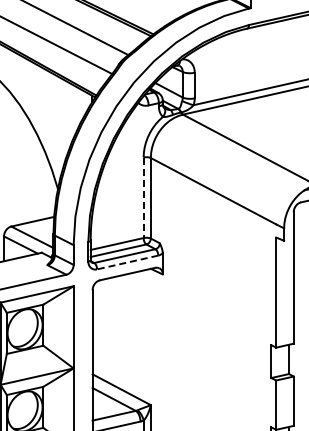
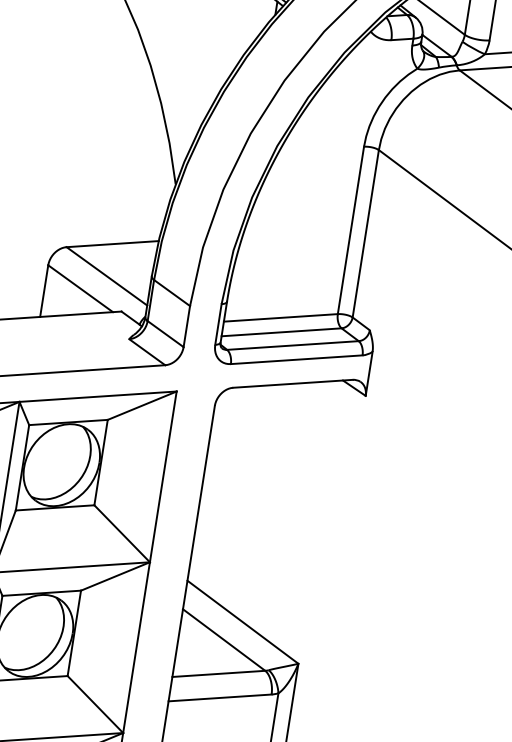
line: (143, 198) -> (350, 231), dashed -> solid
line: (127, 262) -> (296, 359), dashed -> solid

